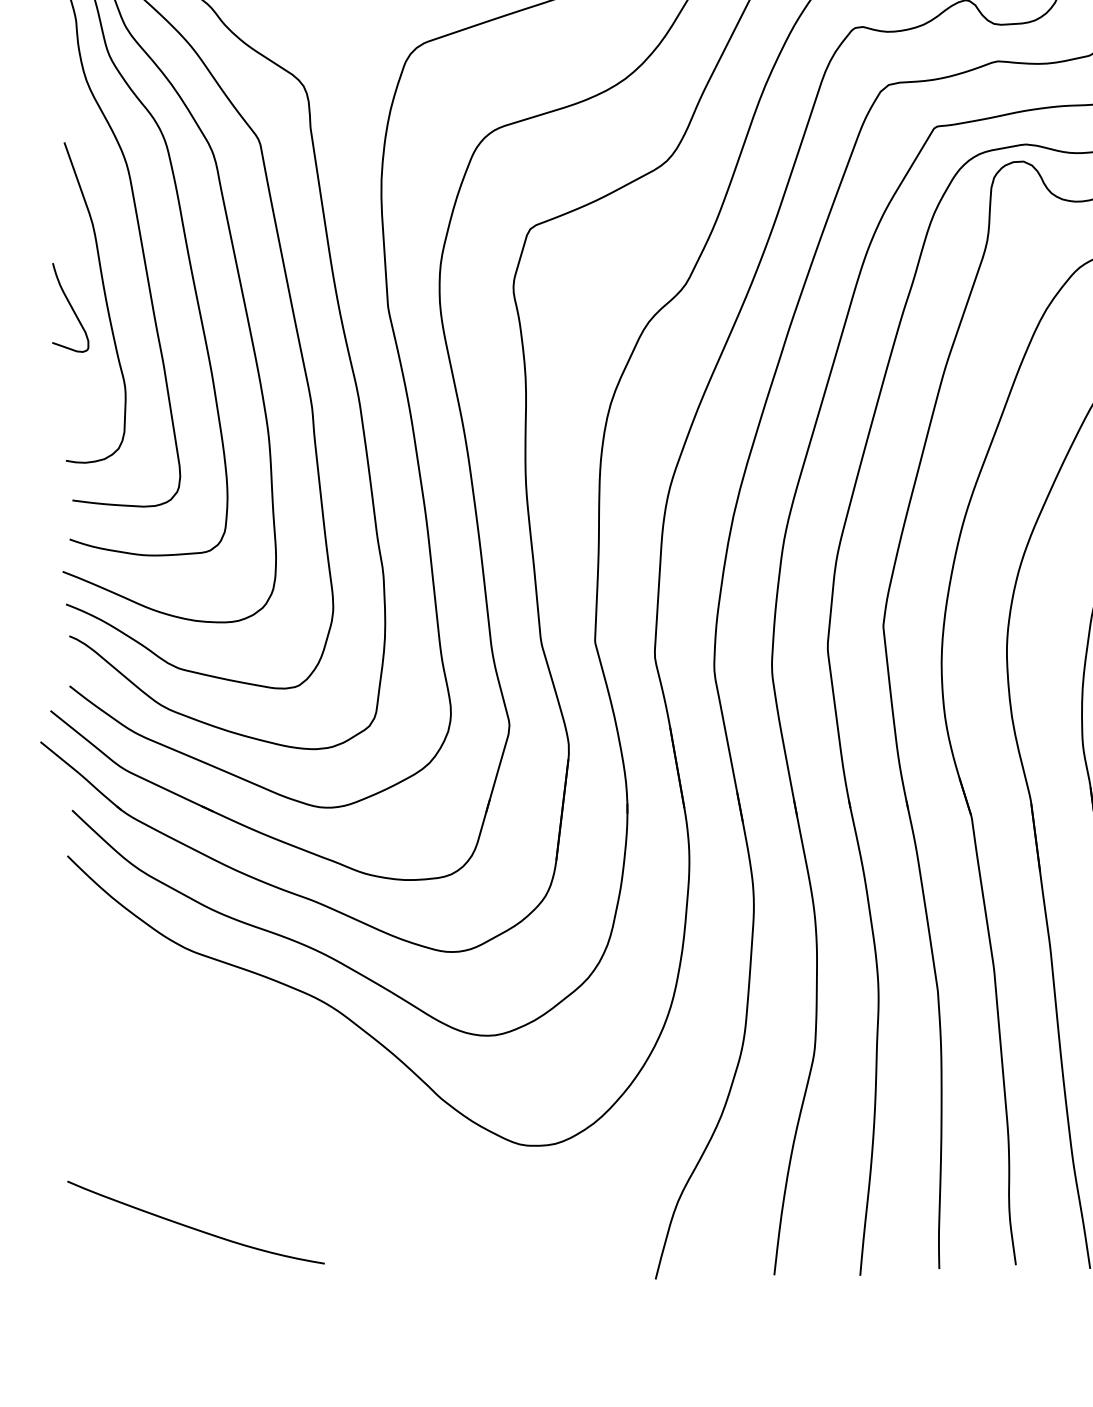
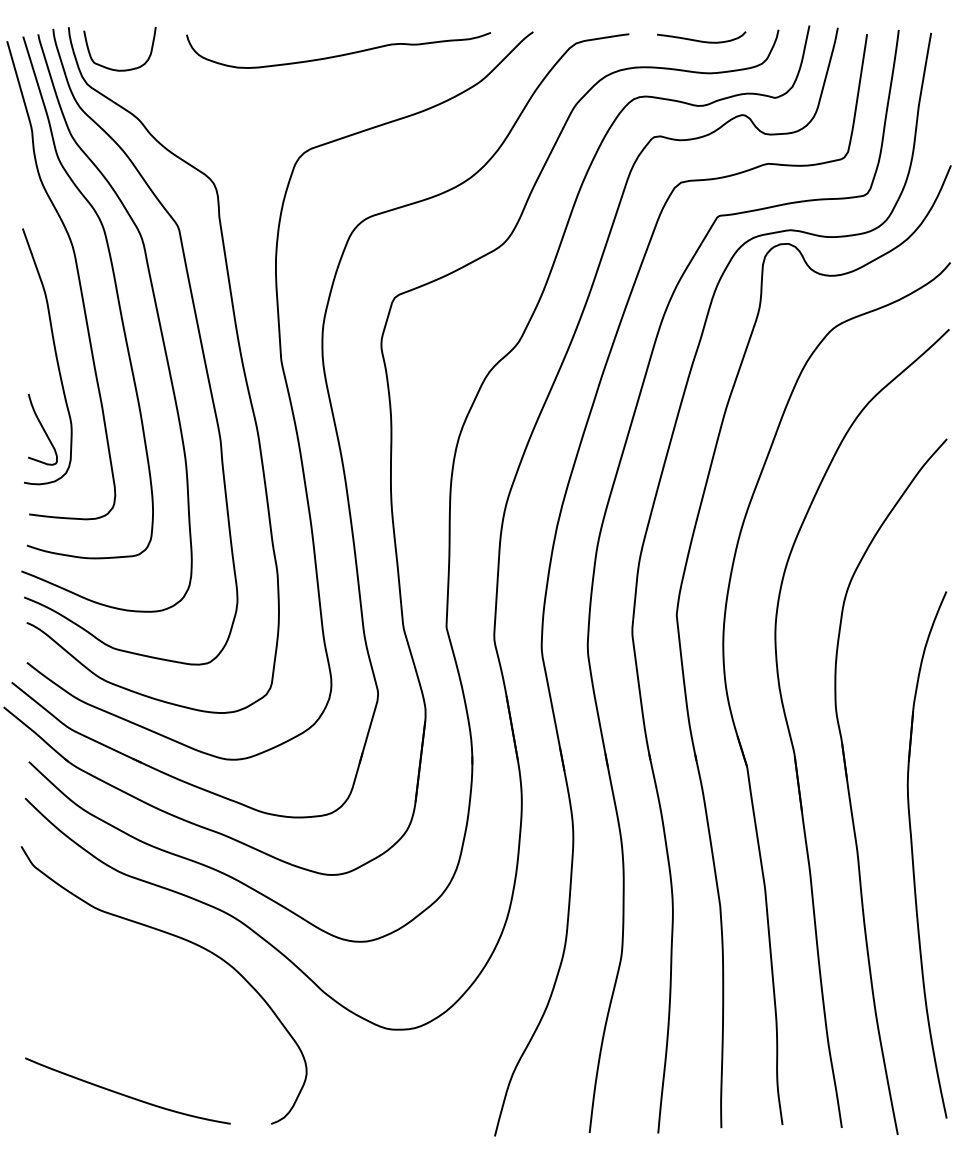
curve: (70, 307) -> (42, 429), moved
part: (263, 1032) -> (181, 939), added

